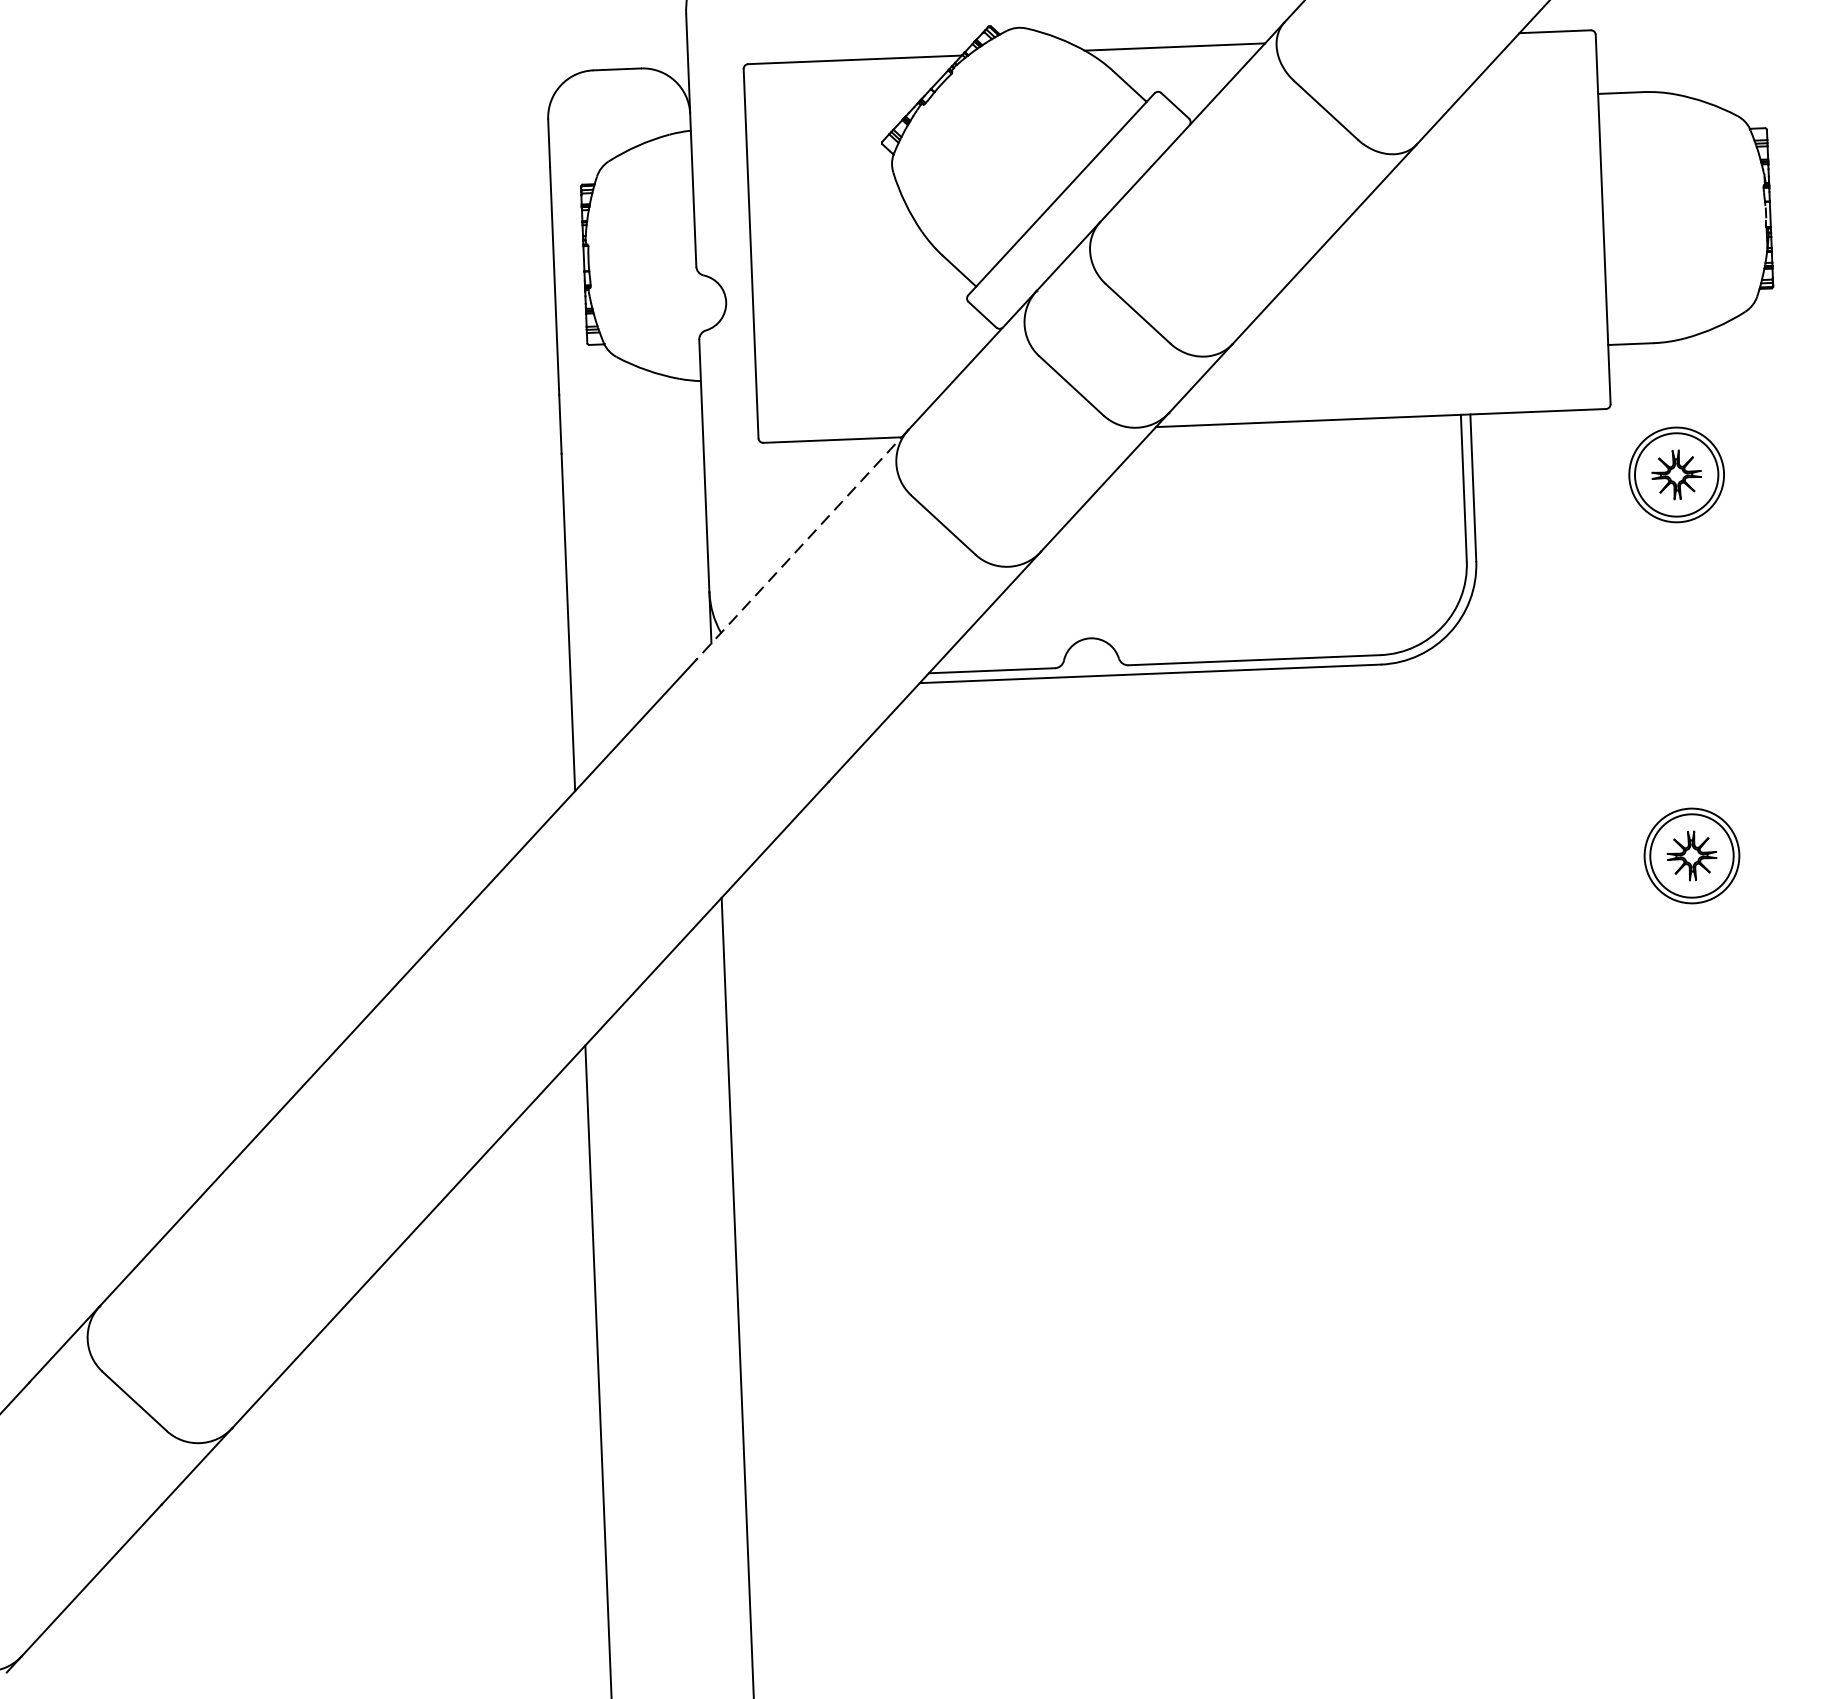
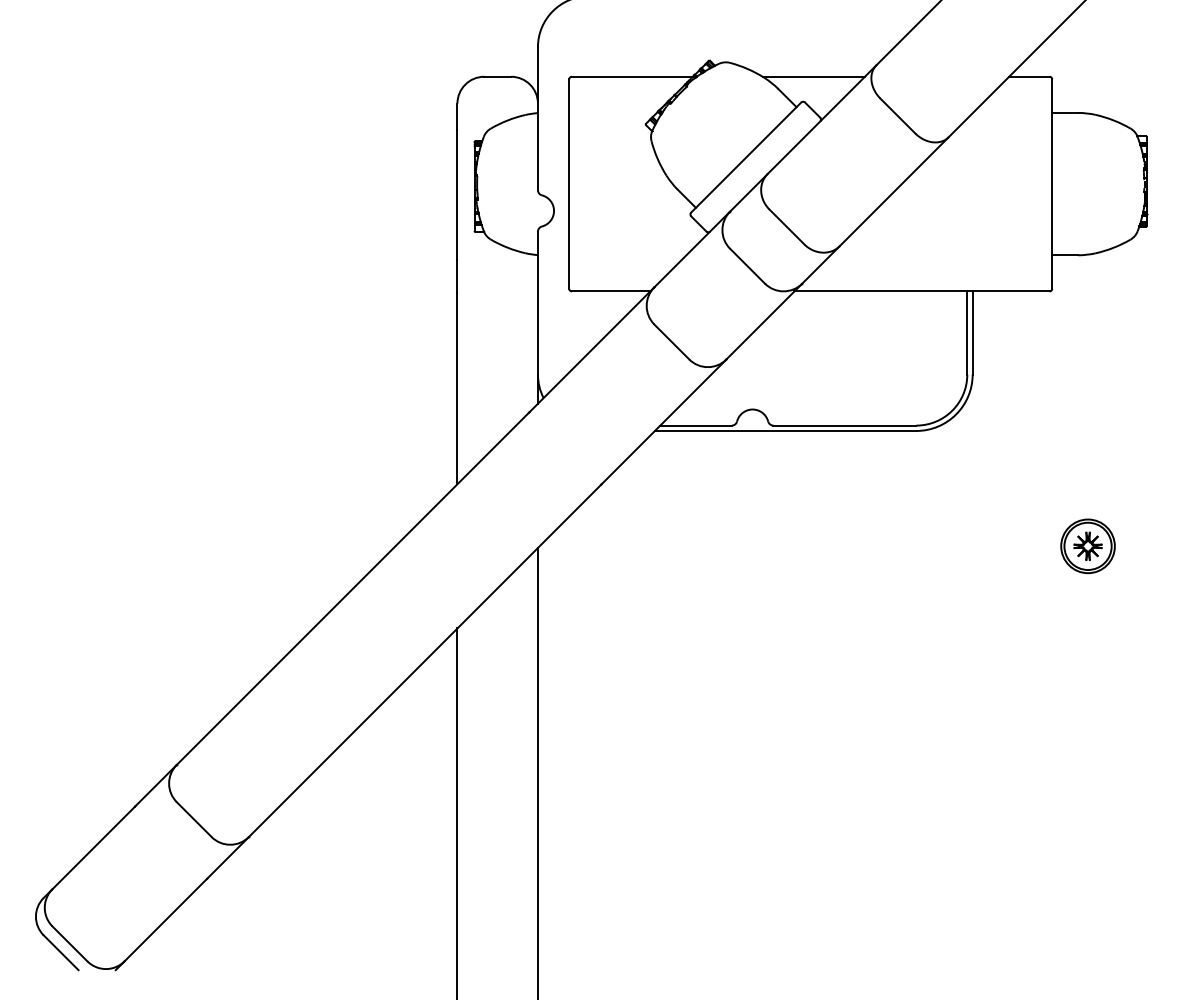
part: (1675, 475) -> (1087, 330), removed
line: (802, 545) -> (591, 350), dashed -> solid

